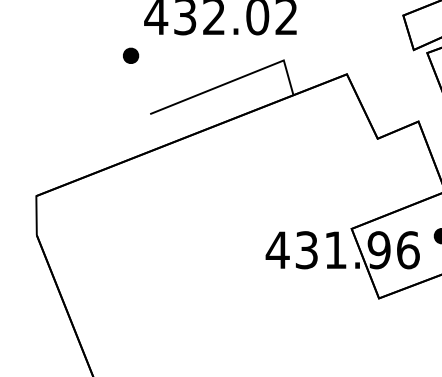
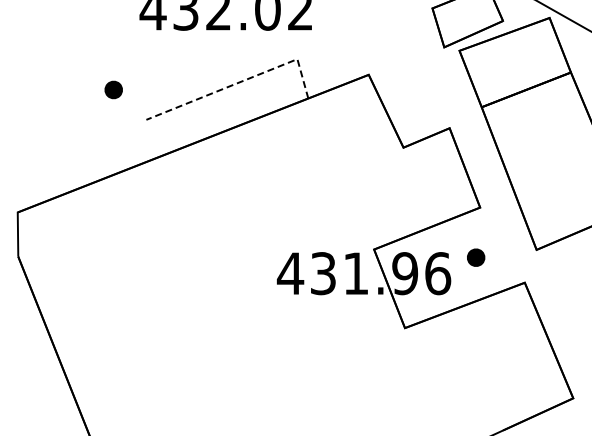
part: (130, 55) -> (113, 89), moved
line: (233, 80) -> (240, 81), solid -> dashed

